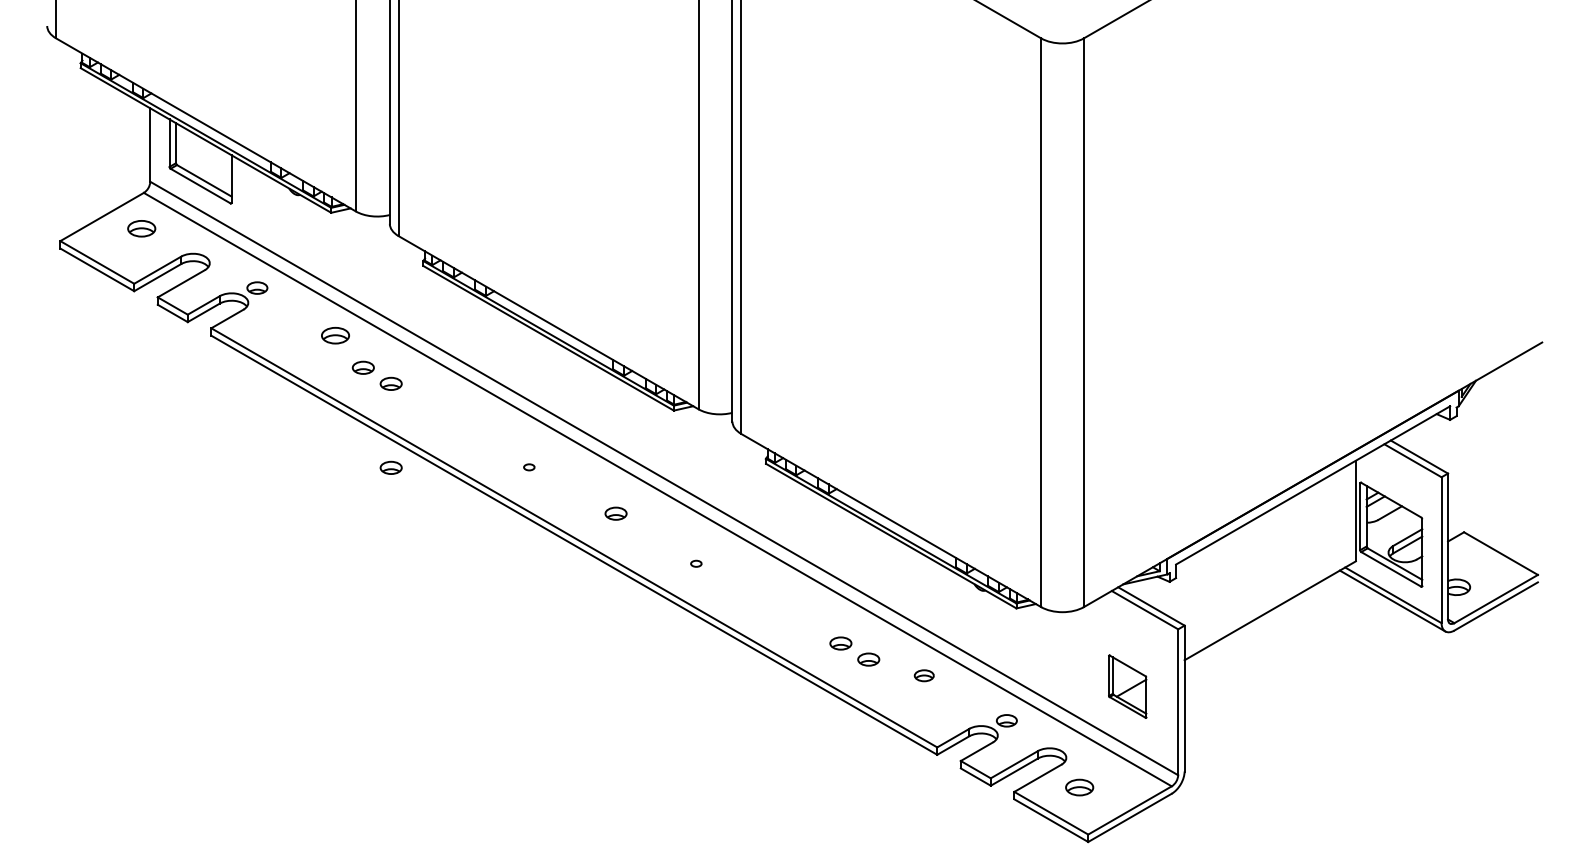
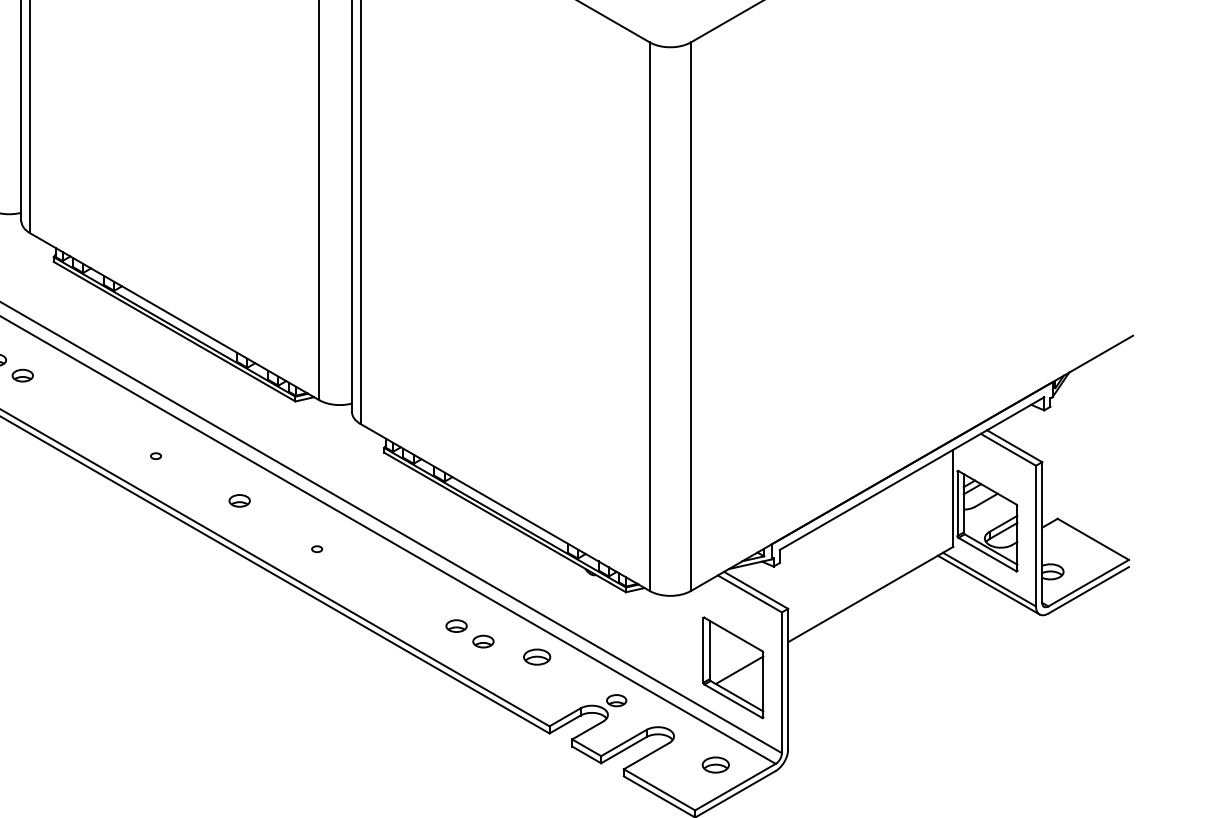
part: (390, 467) -> (22, 456), removed
part: (923, 675) -> (536, 656), size x1.43
part: (1127, 686) -> (733, 667), size x1.67
part: (1079, 787) -> (715, 764), moved

